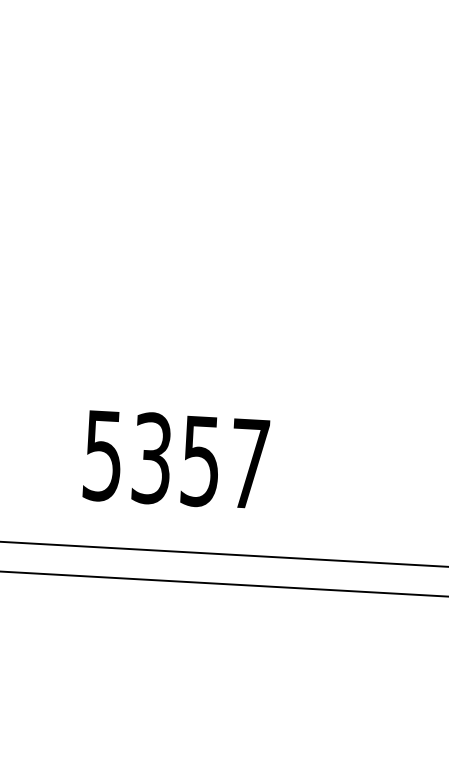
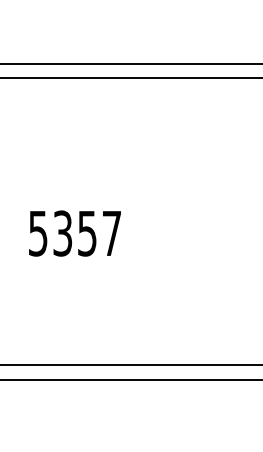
text: (175, 459) -> (74, 233), moved

